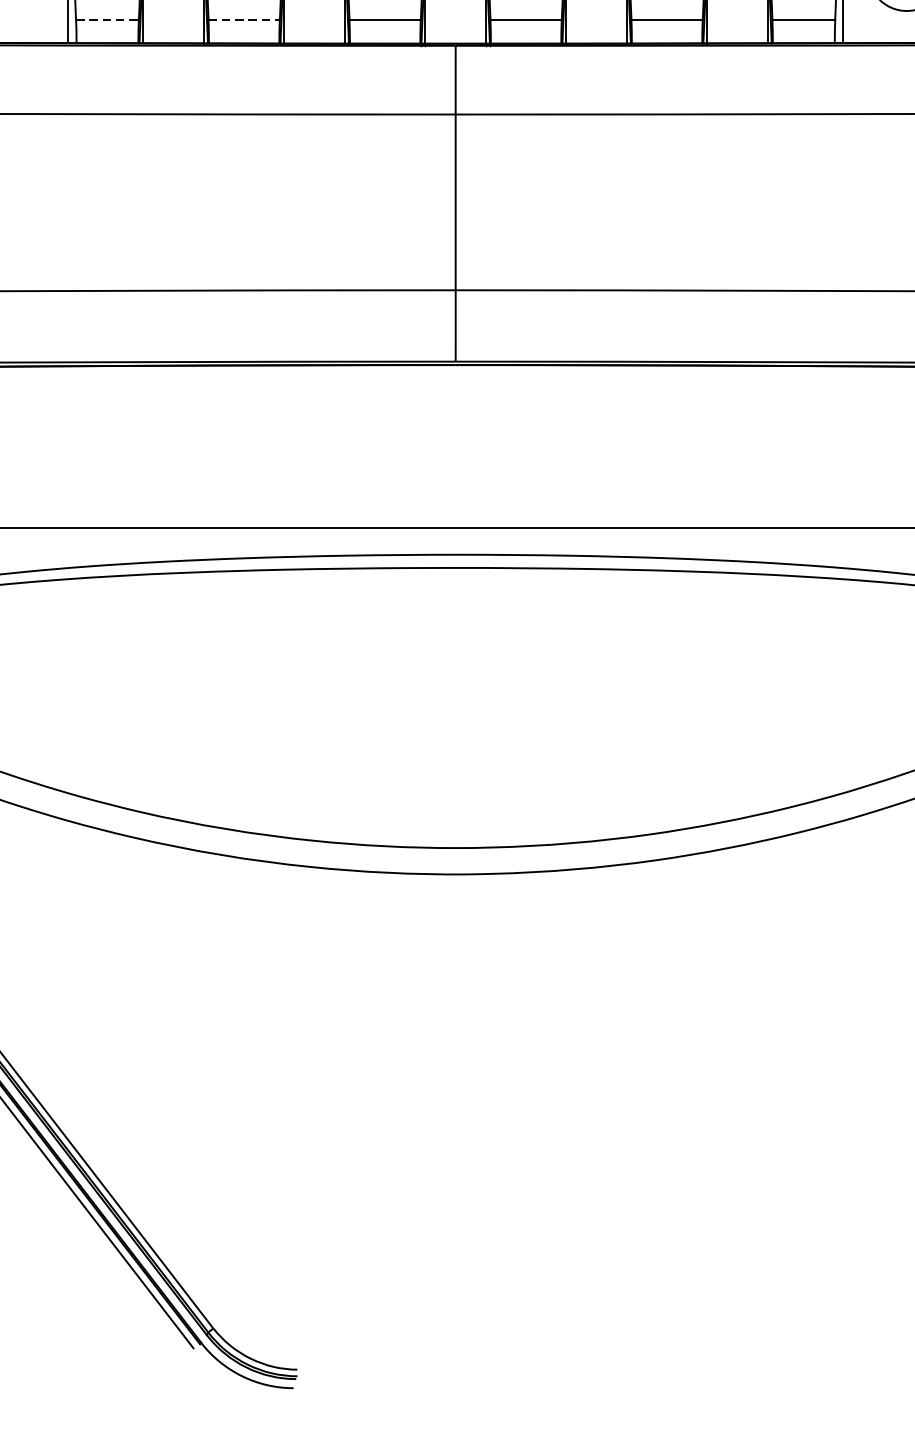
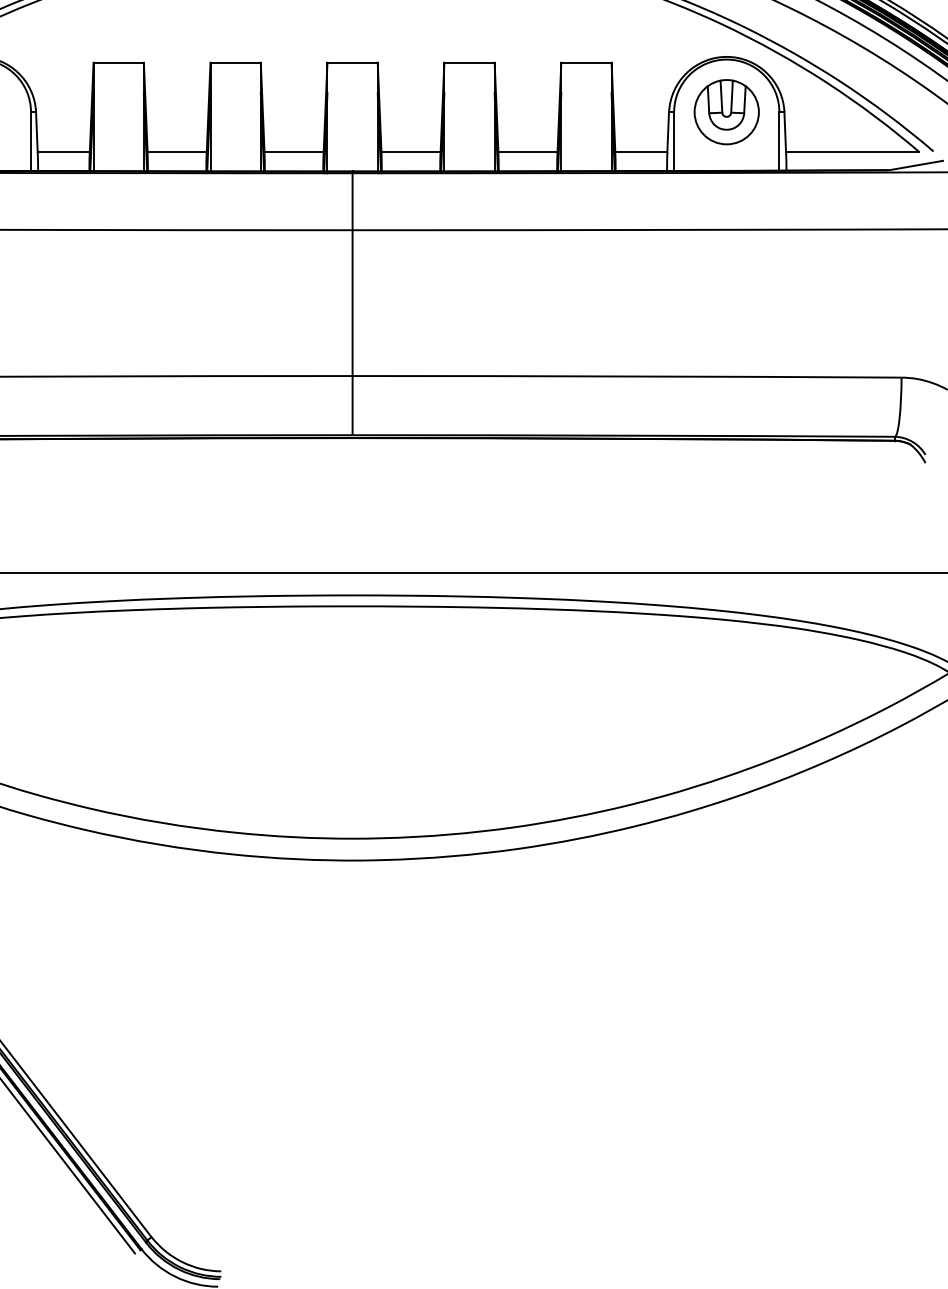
line: (108, 20) -> (64, 152), dashed -> solid
line: (244, 20) -> (177, 152), dashed -> solid

